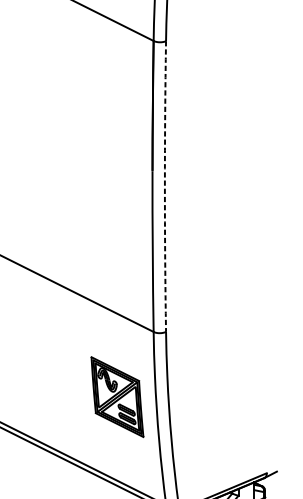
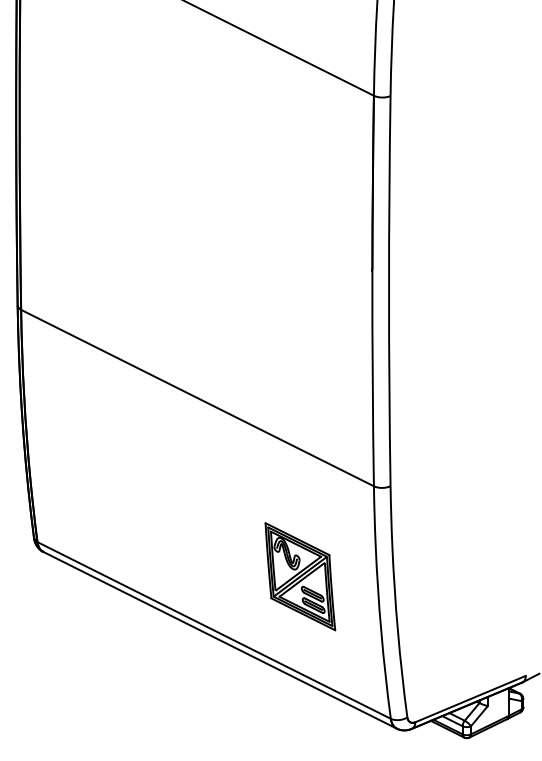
arc: (165, 186) -> (389, 291), dashed -> solid
part: (117, 396) -> (300, 576), moved

